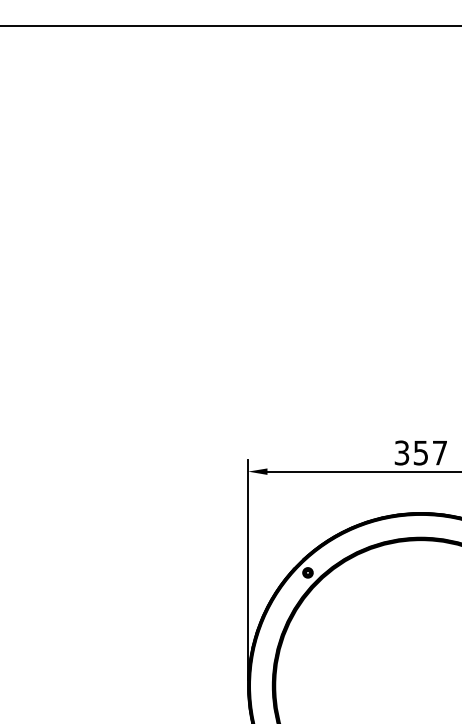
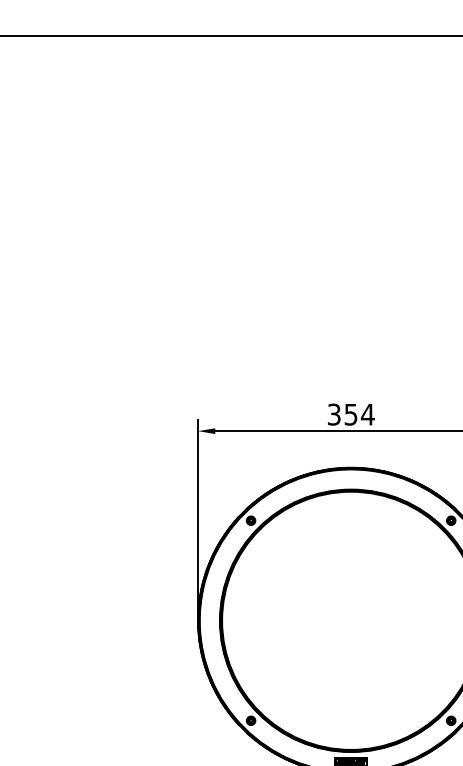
text: (439, 452) -> (367, 414), 357 -> 354

